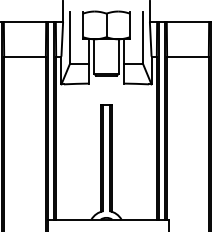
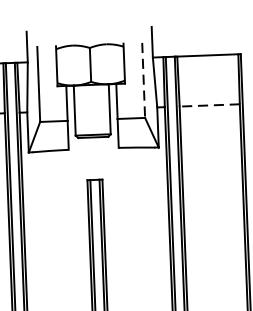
line: (142, 38) -> (143, 81), solid -> dashed
line: (187, 56) -> (209, 105), solid -> dashed

